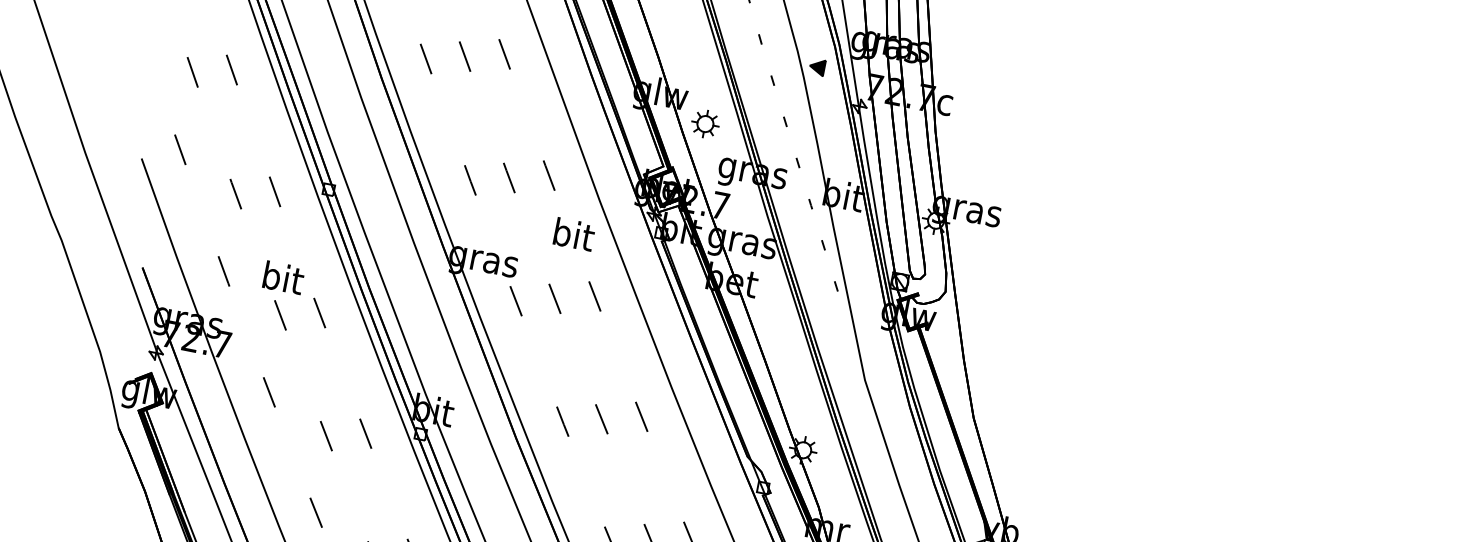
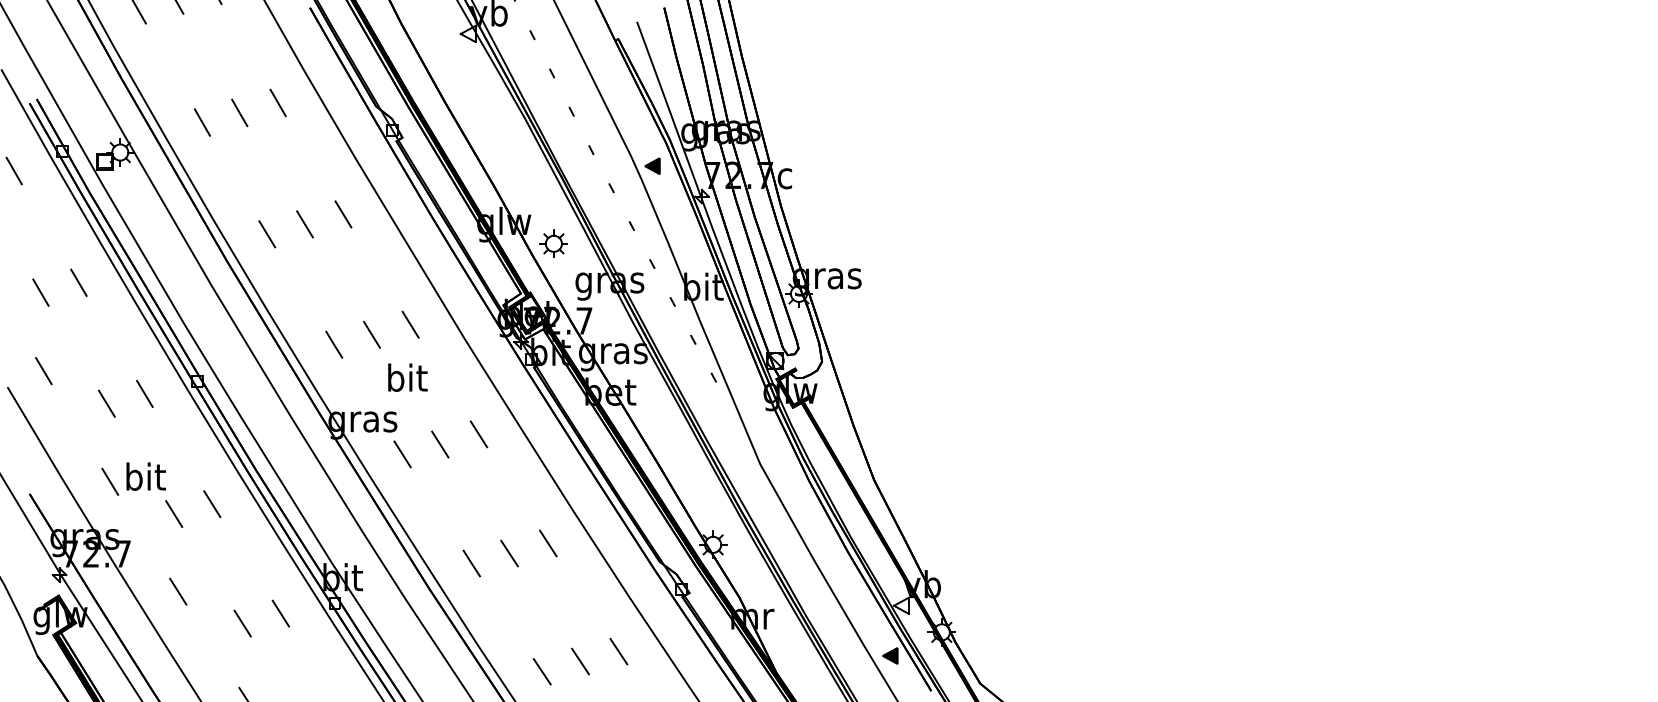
text: (574, 234) -> (407, 377), moved
text: (283, 277) -> (145, 476), moved

